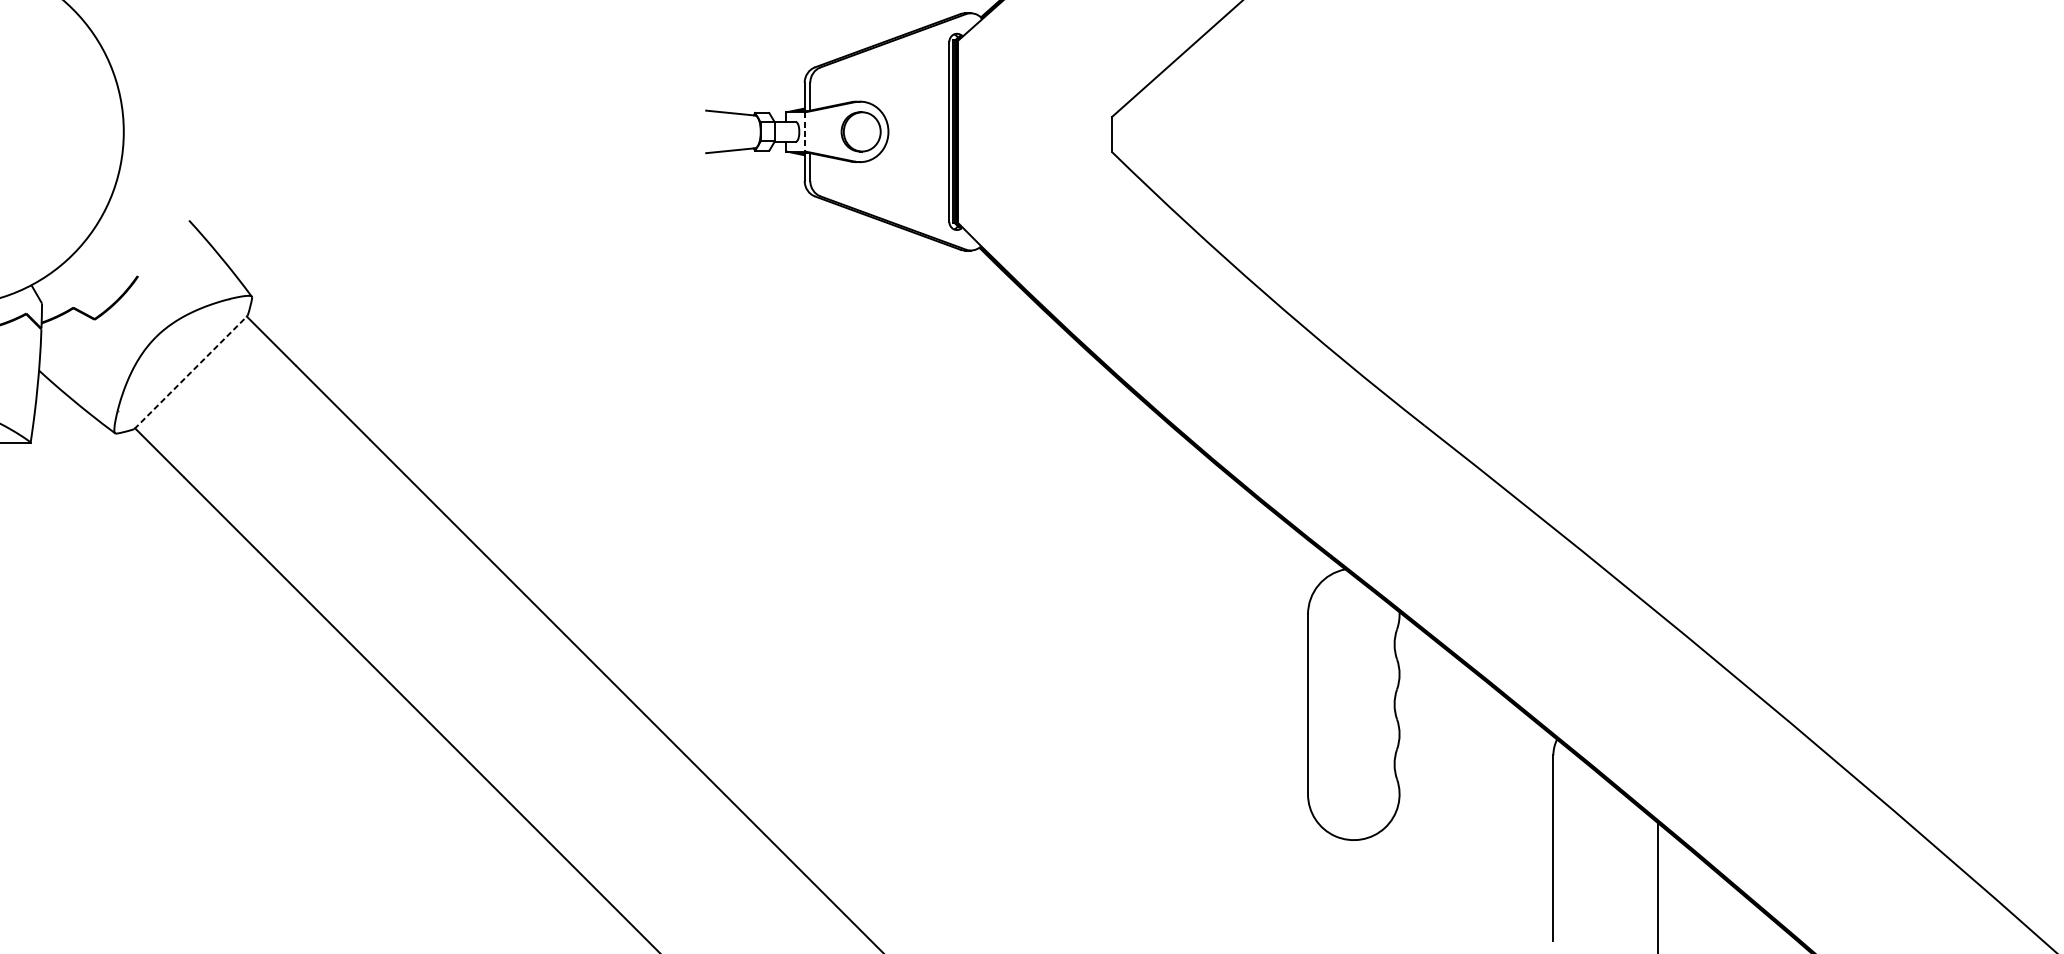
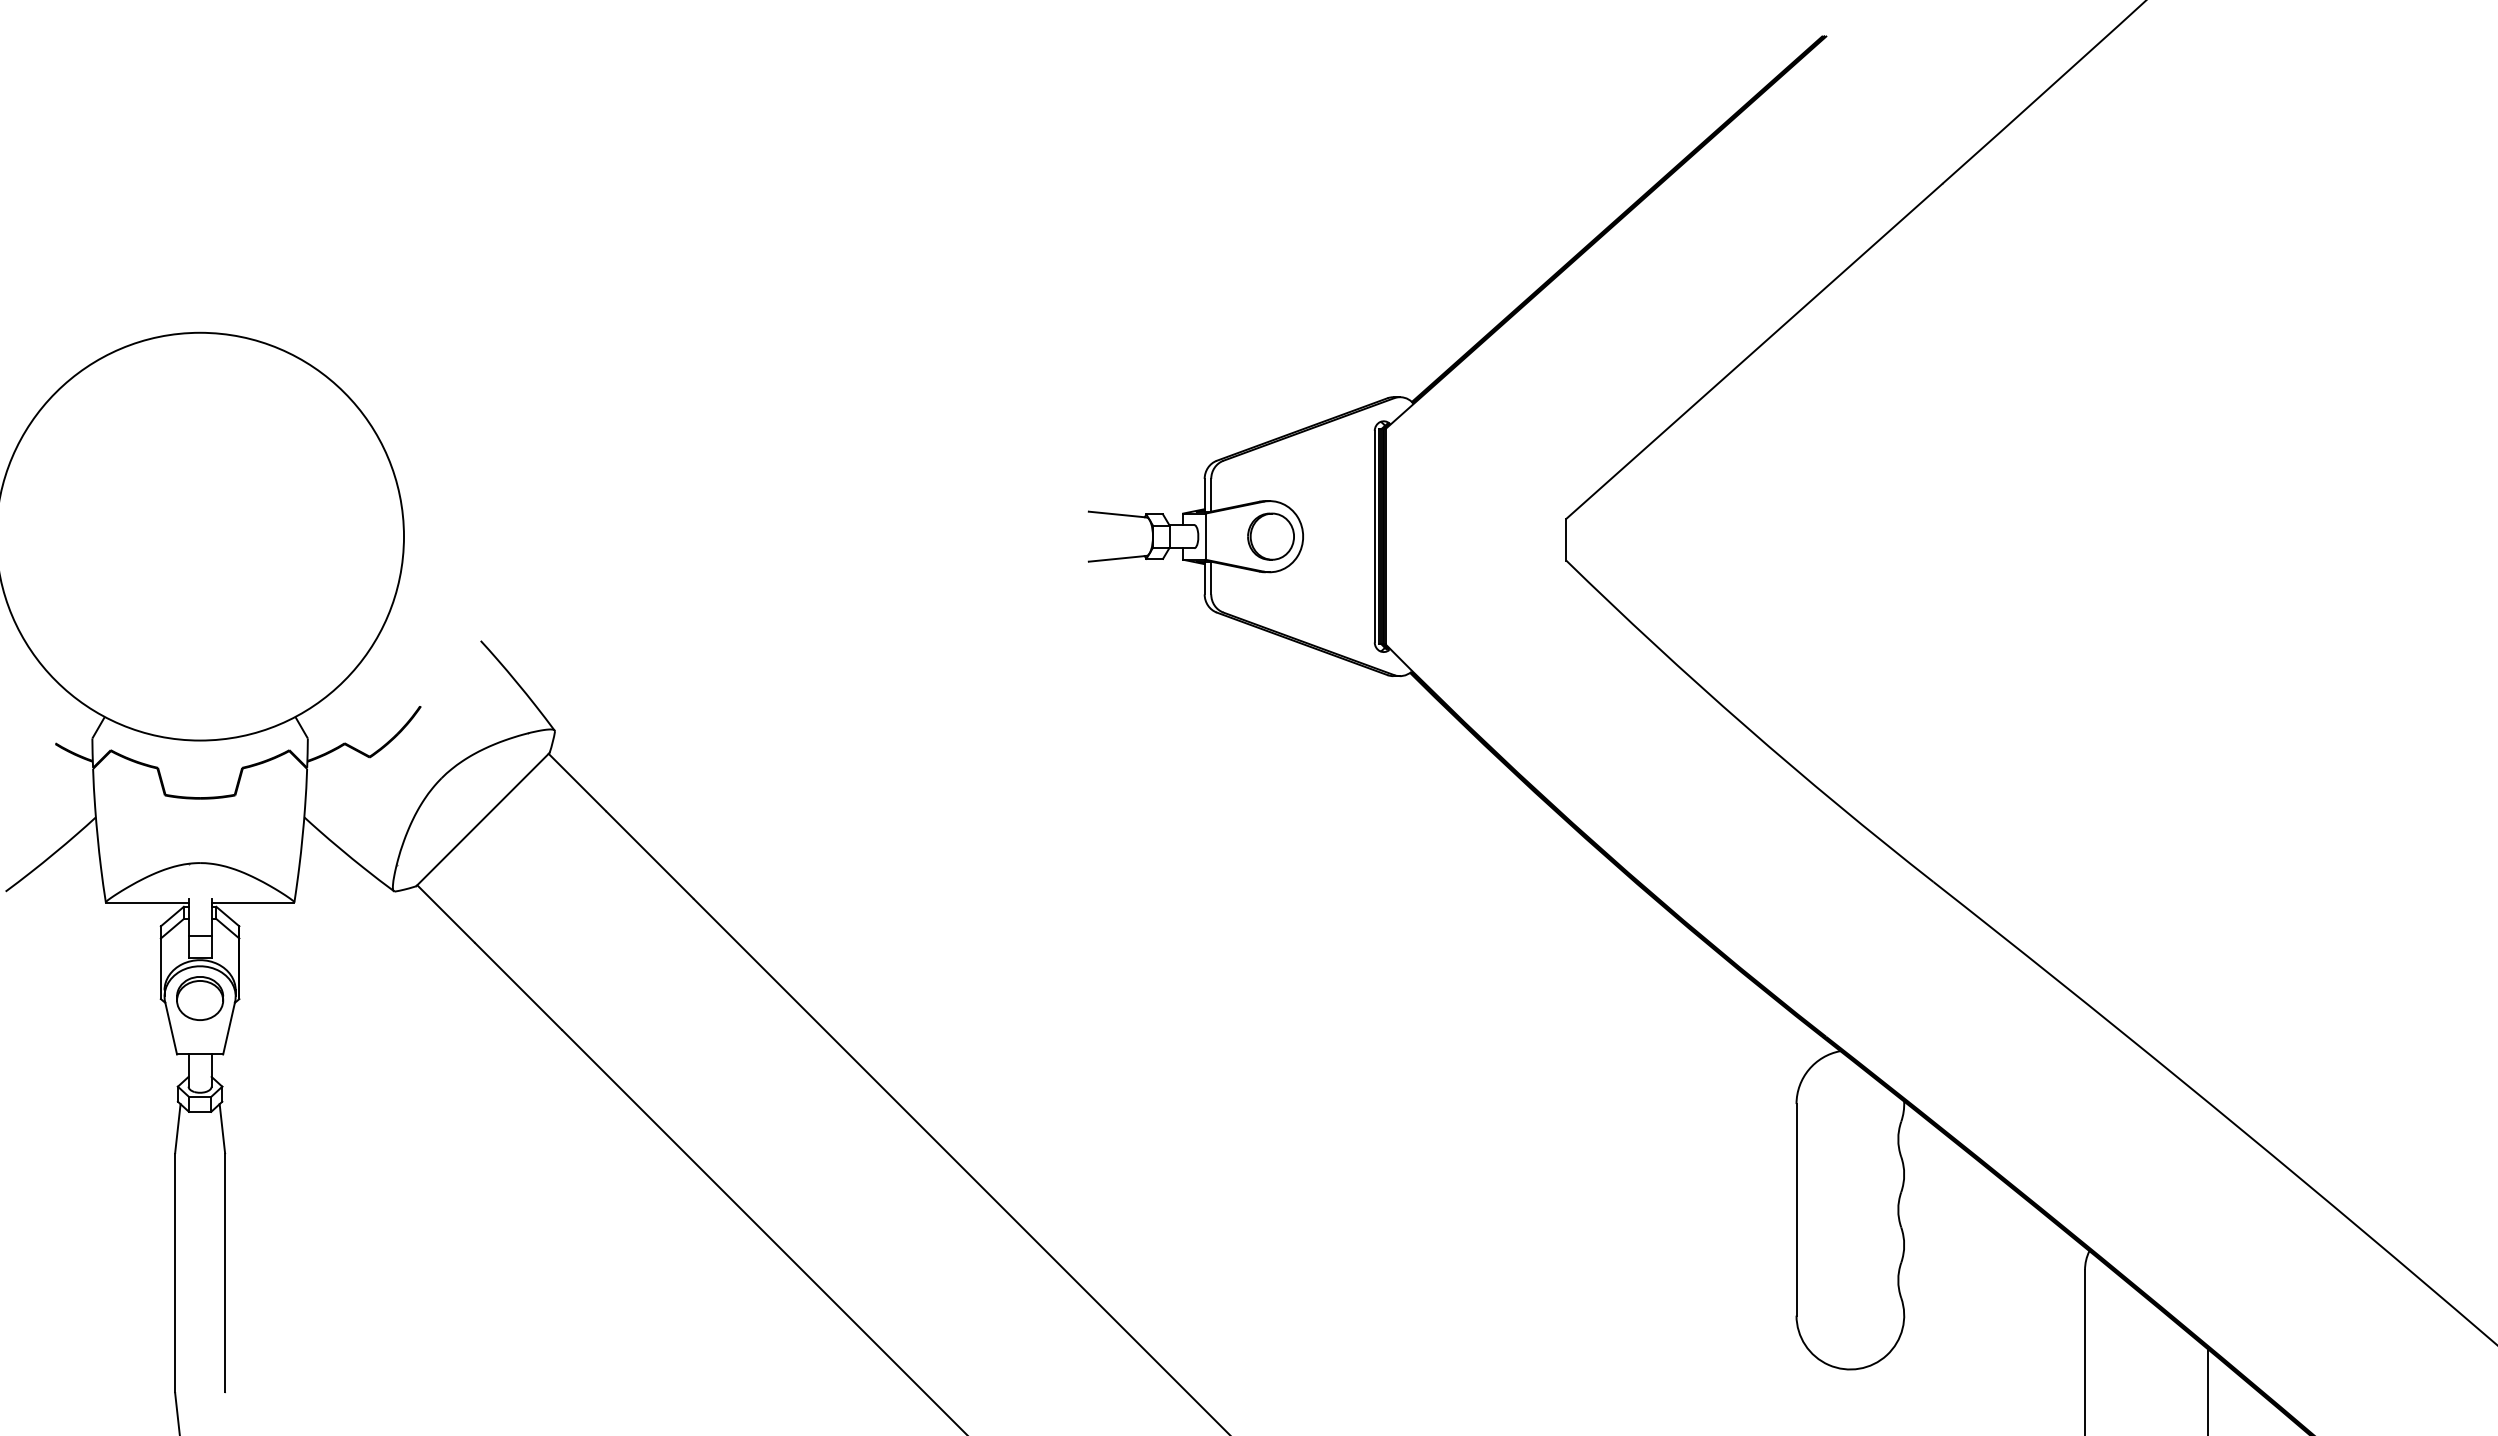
line: (805, 132) -> (1205, 537), dashed -> solid
line: (191, 372) -> (483, 819), dashed -> solid

